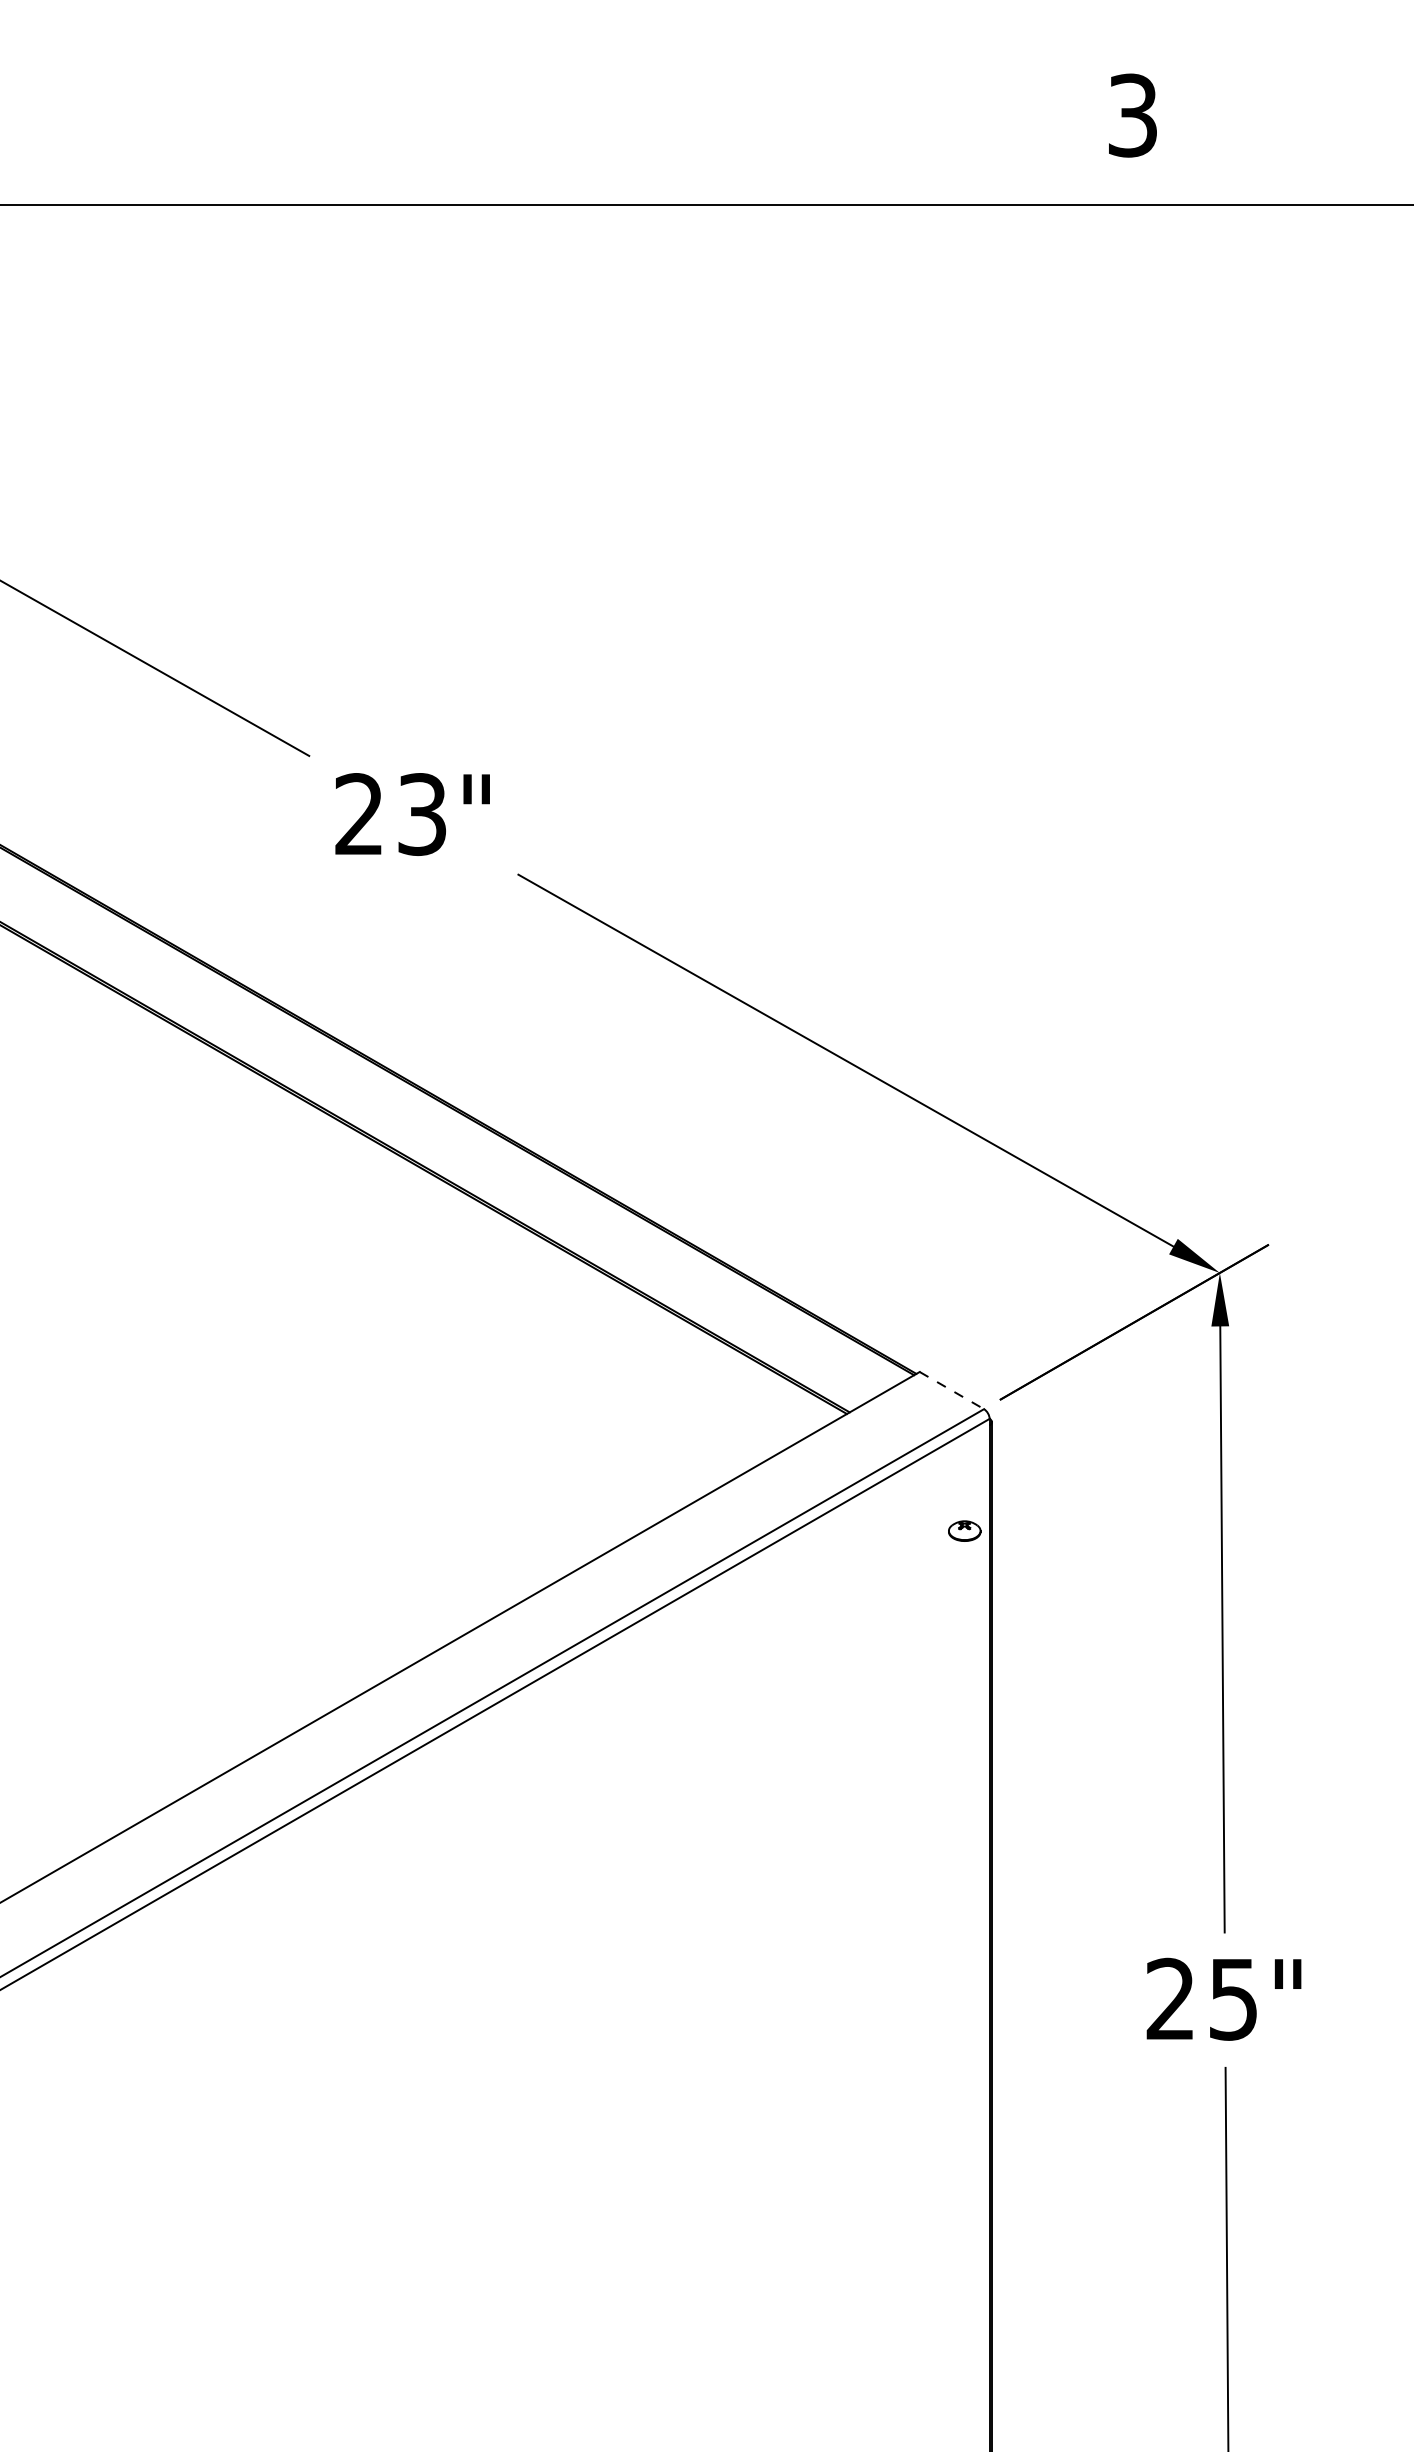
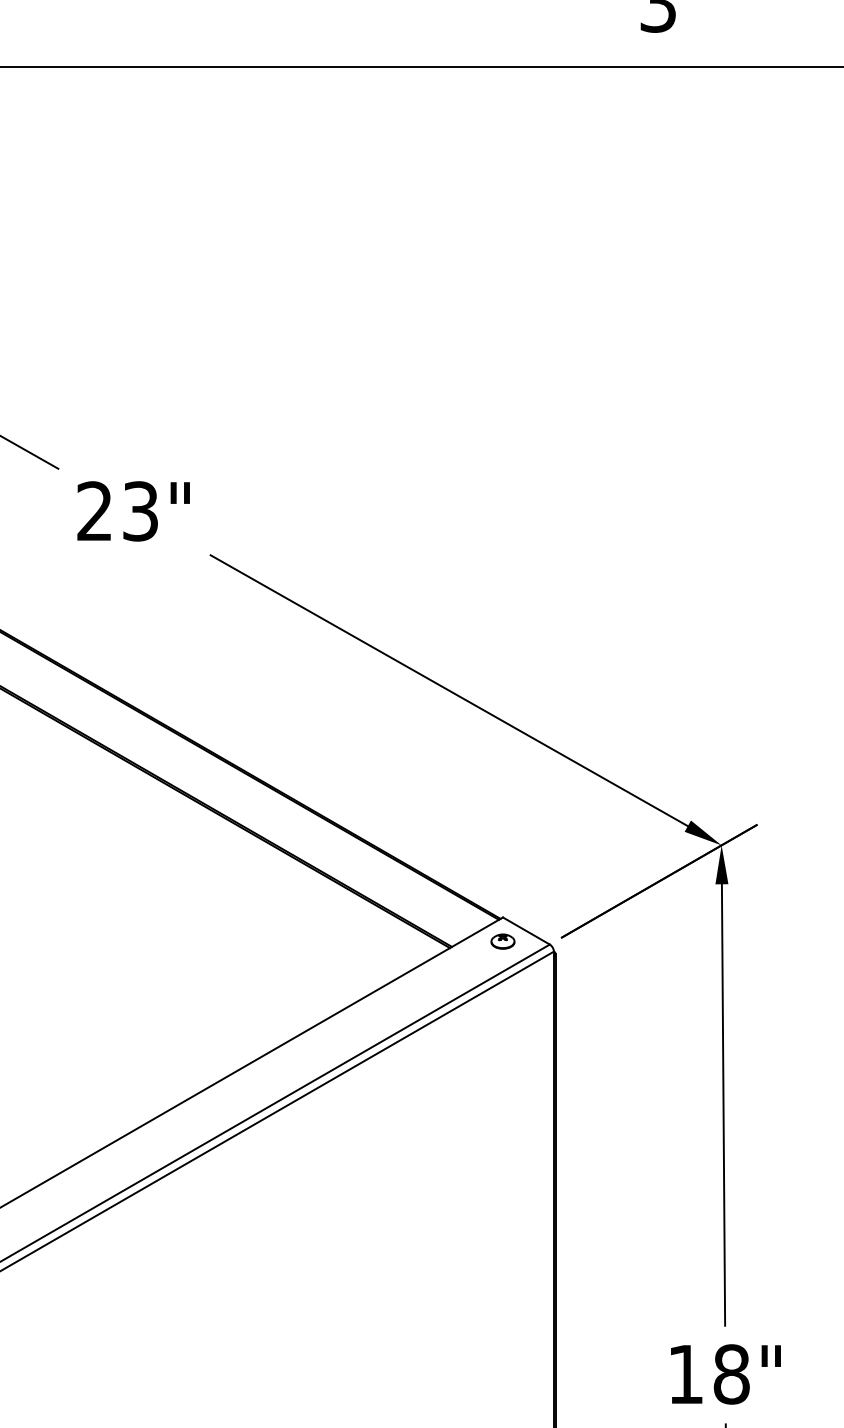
line: (952, 1390) -> (526, 930), dashed -> solid
part: (964, 1530) -> (502, 941), moved
text: (1202, 1998) -> (708, 1373), 25" -> 18"

